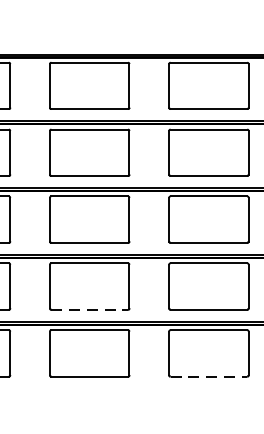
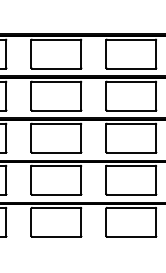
line: (89, 309) -> (56, 194), dashed -> solid
line: (209, 376) -> (131, 236), dashed -> solid

